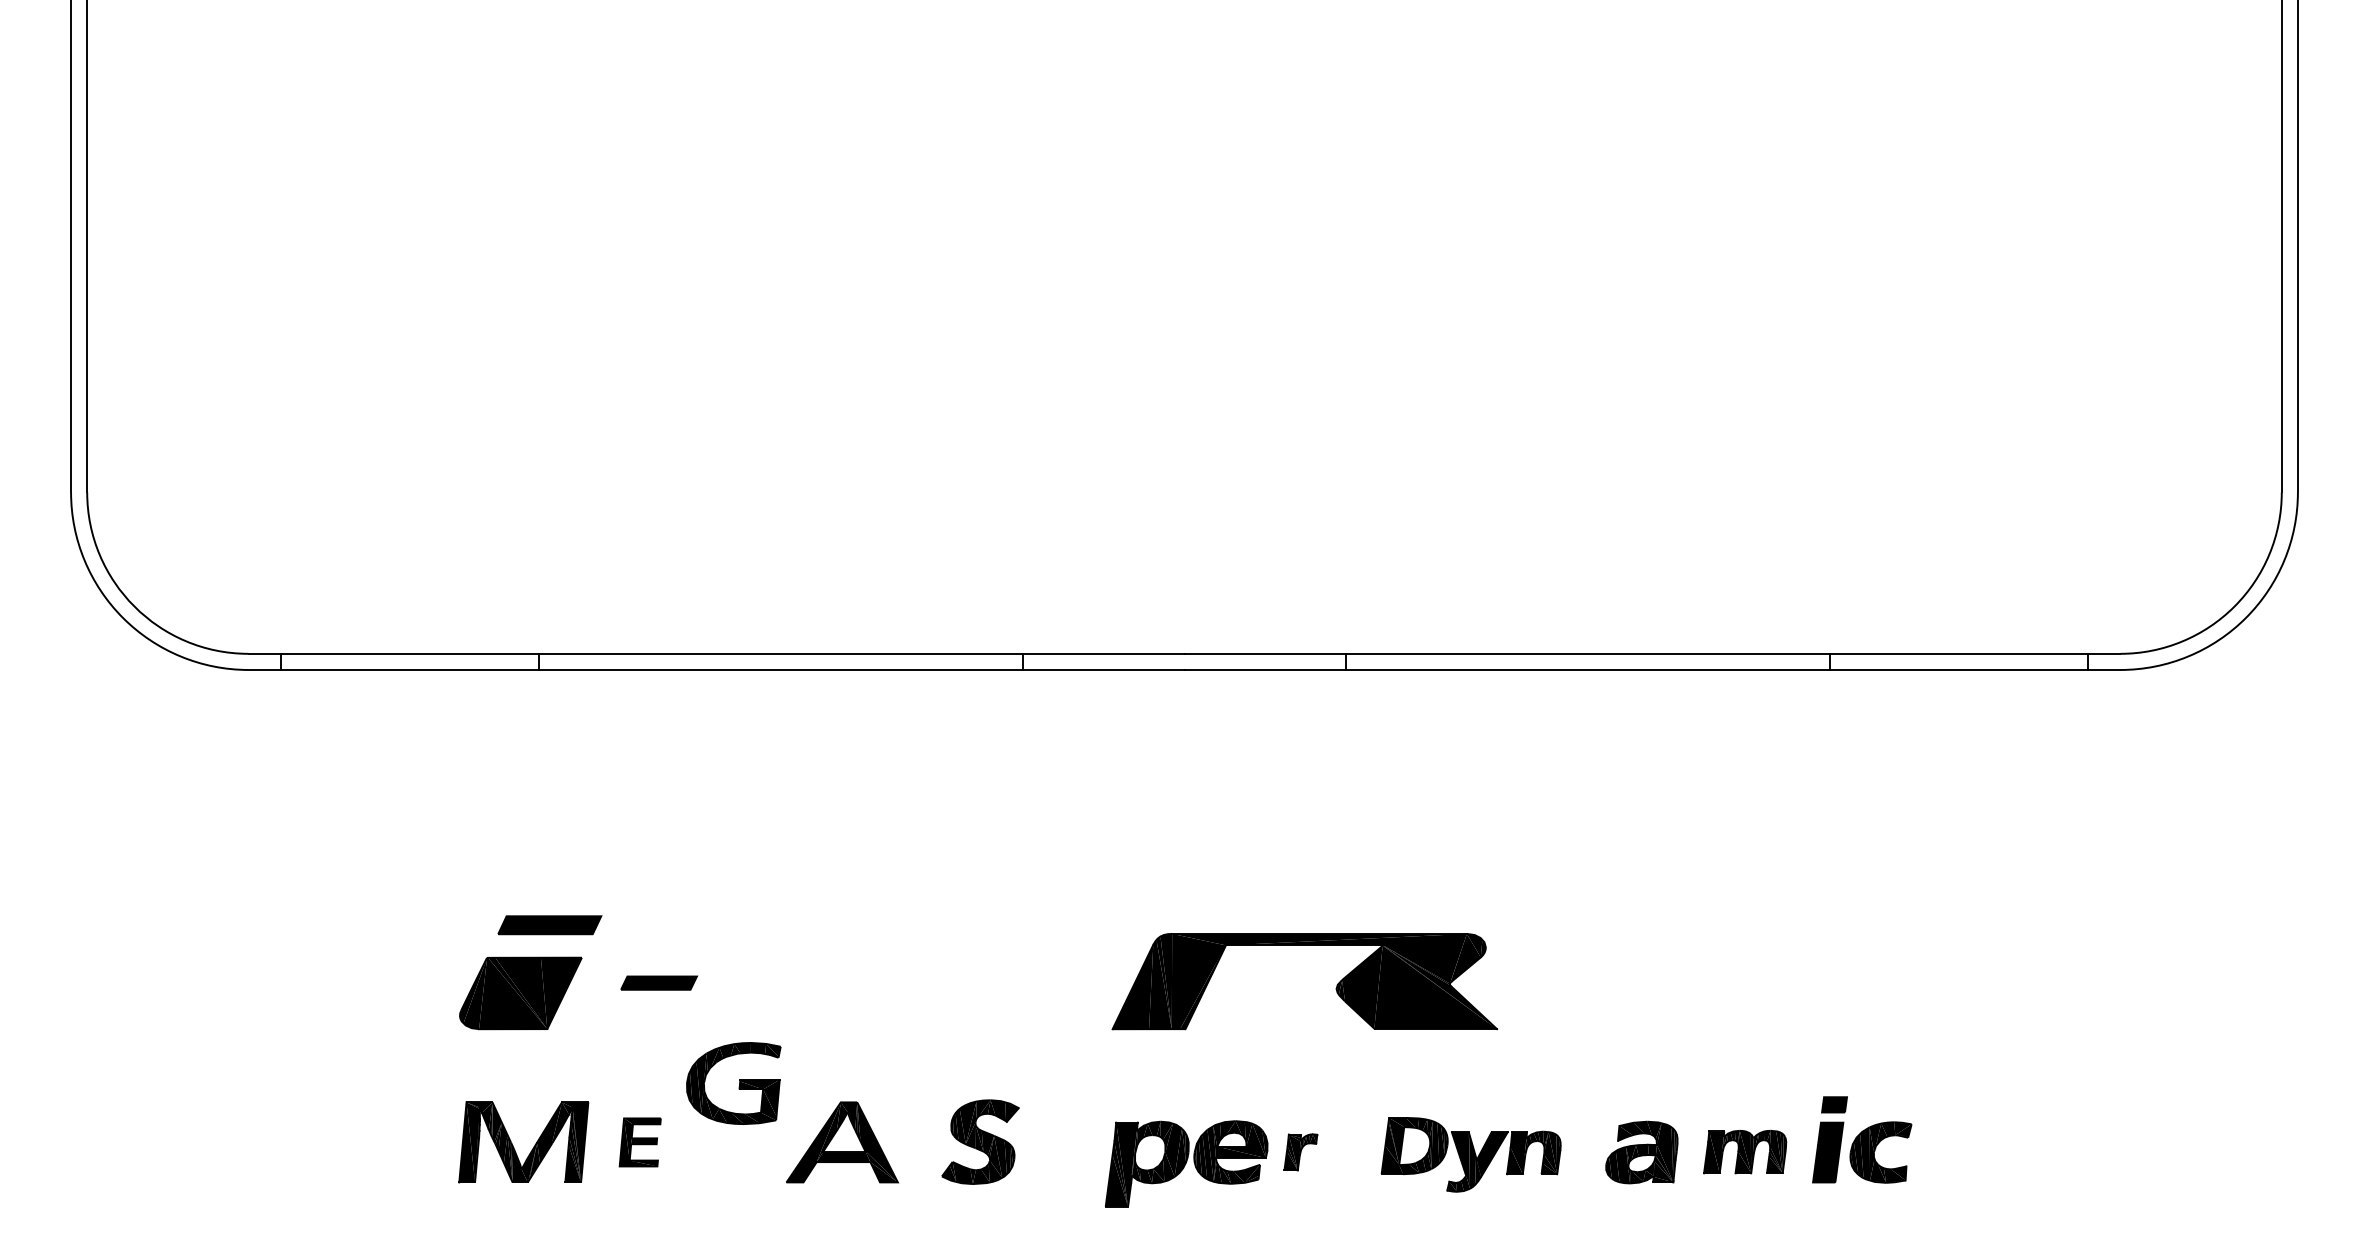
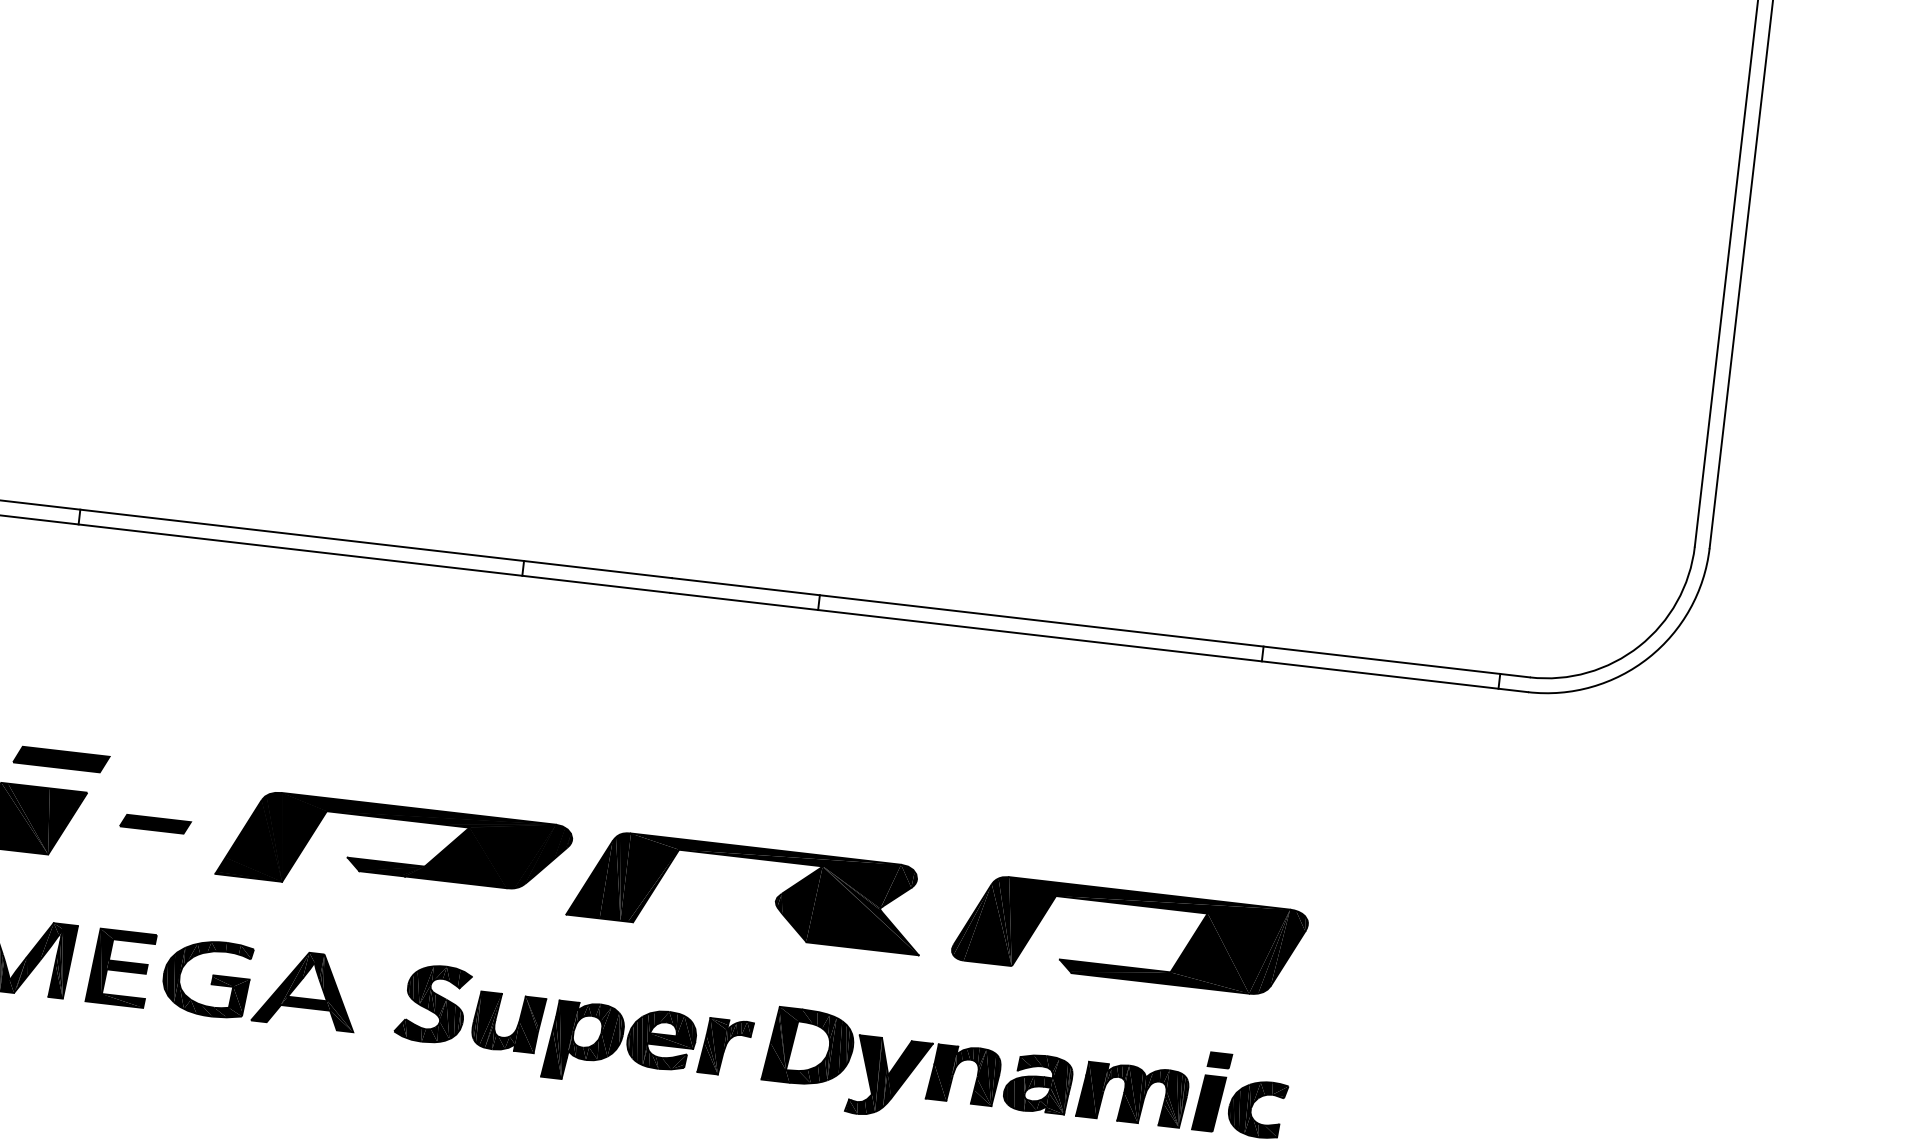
part: (1722, 948) -> (1133, 905), added
part: (919, 994) -> (392, 862), added
part: (733, 1083) -> (206, 978), moved
part: (640, 1142) -> (121, 968), size x1.67
part: (1744, 1151) -> (1132, 1093), size x1.43
part: (1300, 1152) -> (725, 1047), size x1.67
part: (1073, 1154) -> (517, 1025), added
part: (1470, 1154) -> (881, 1067), size x1.43

